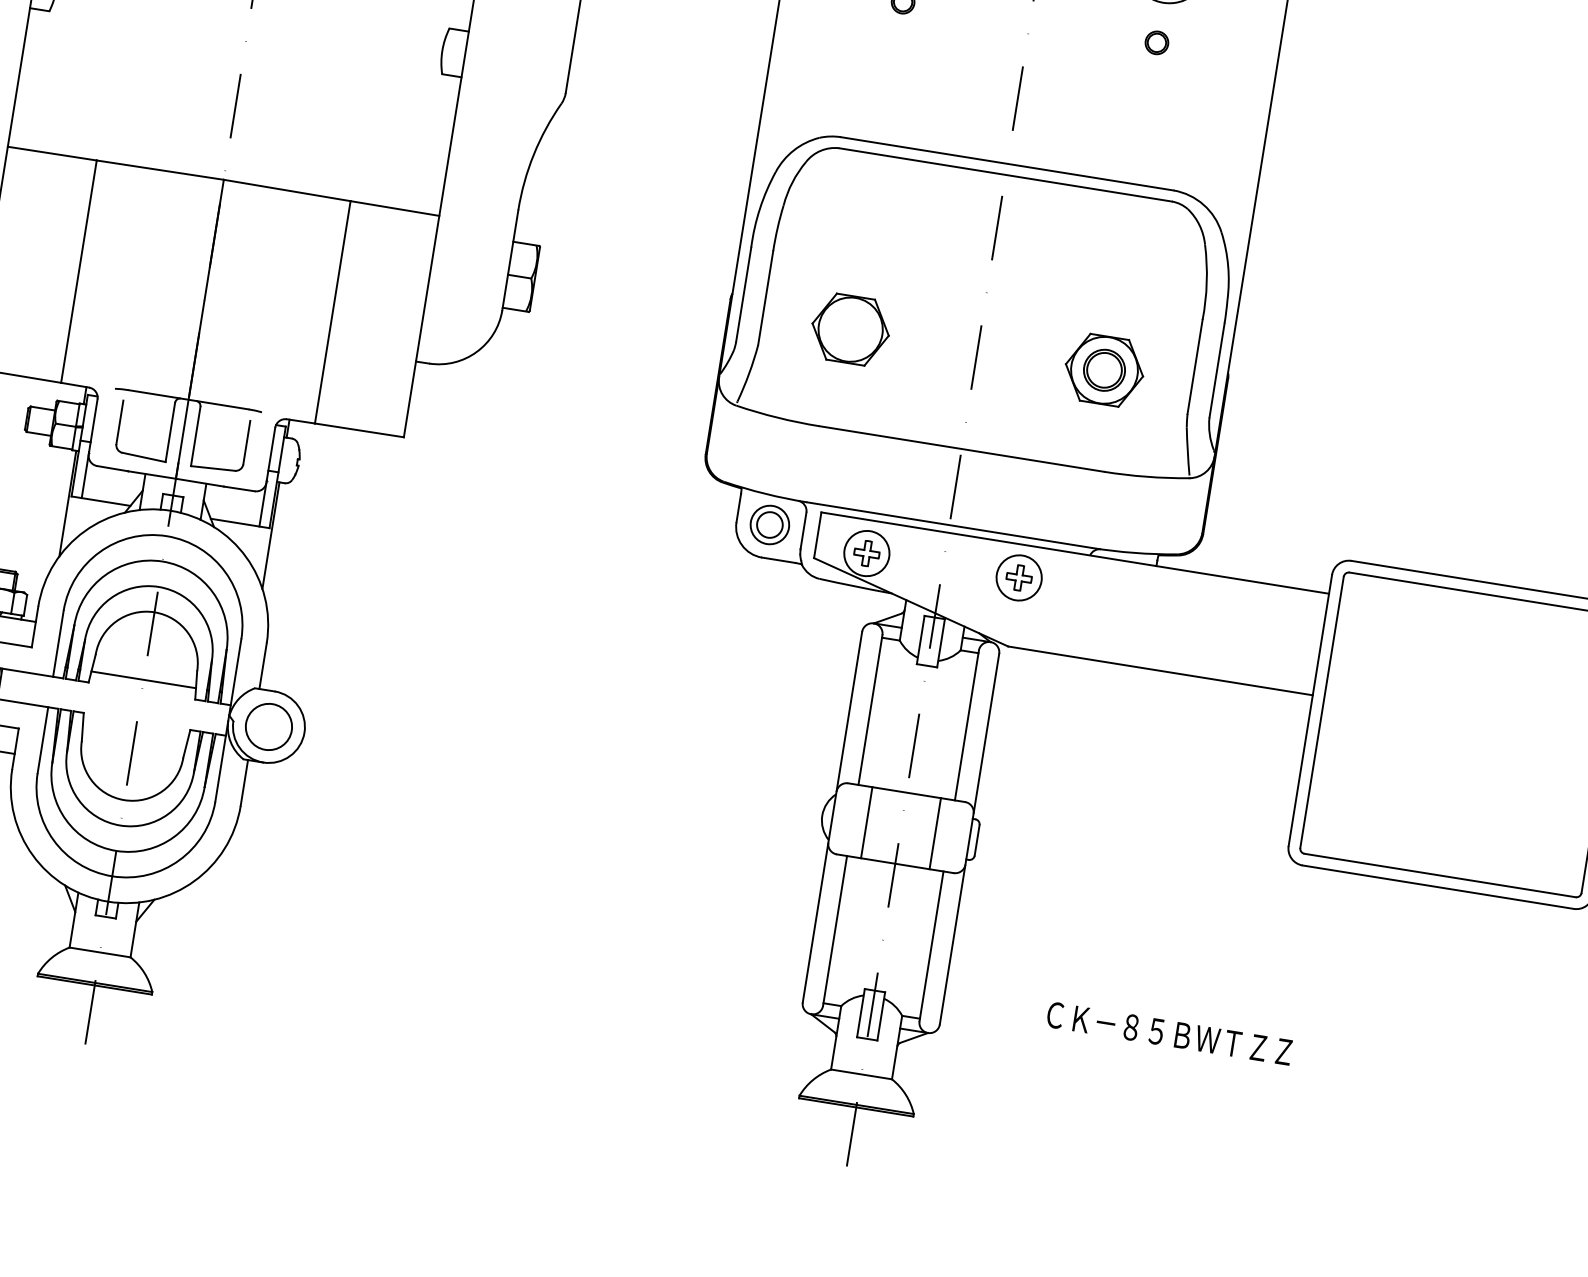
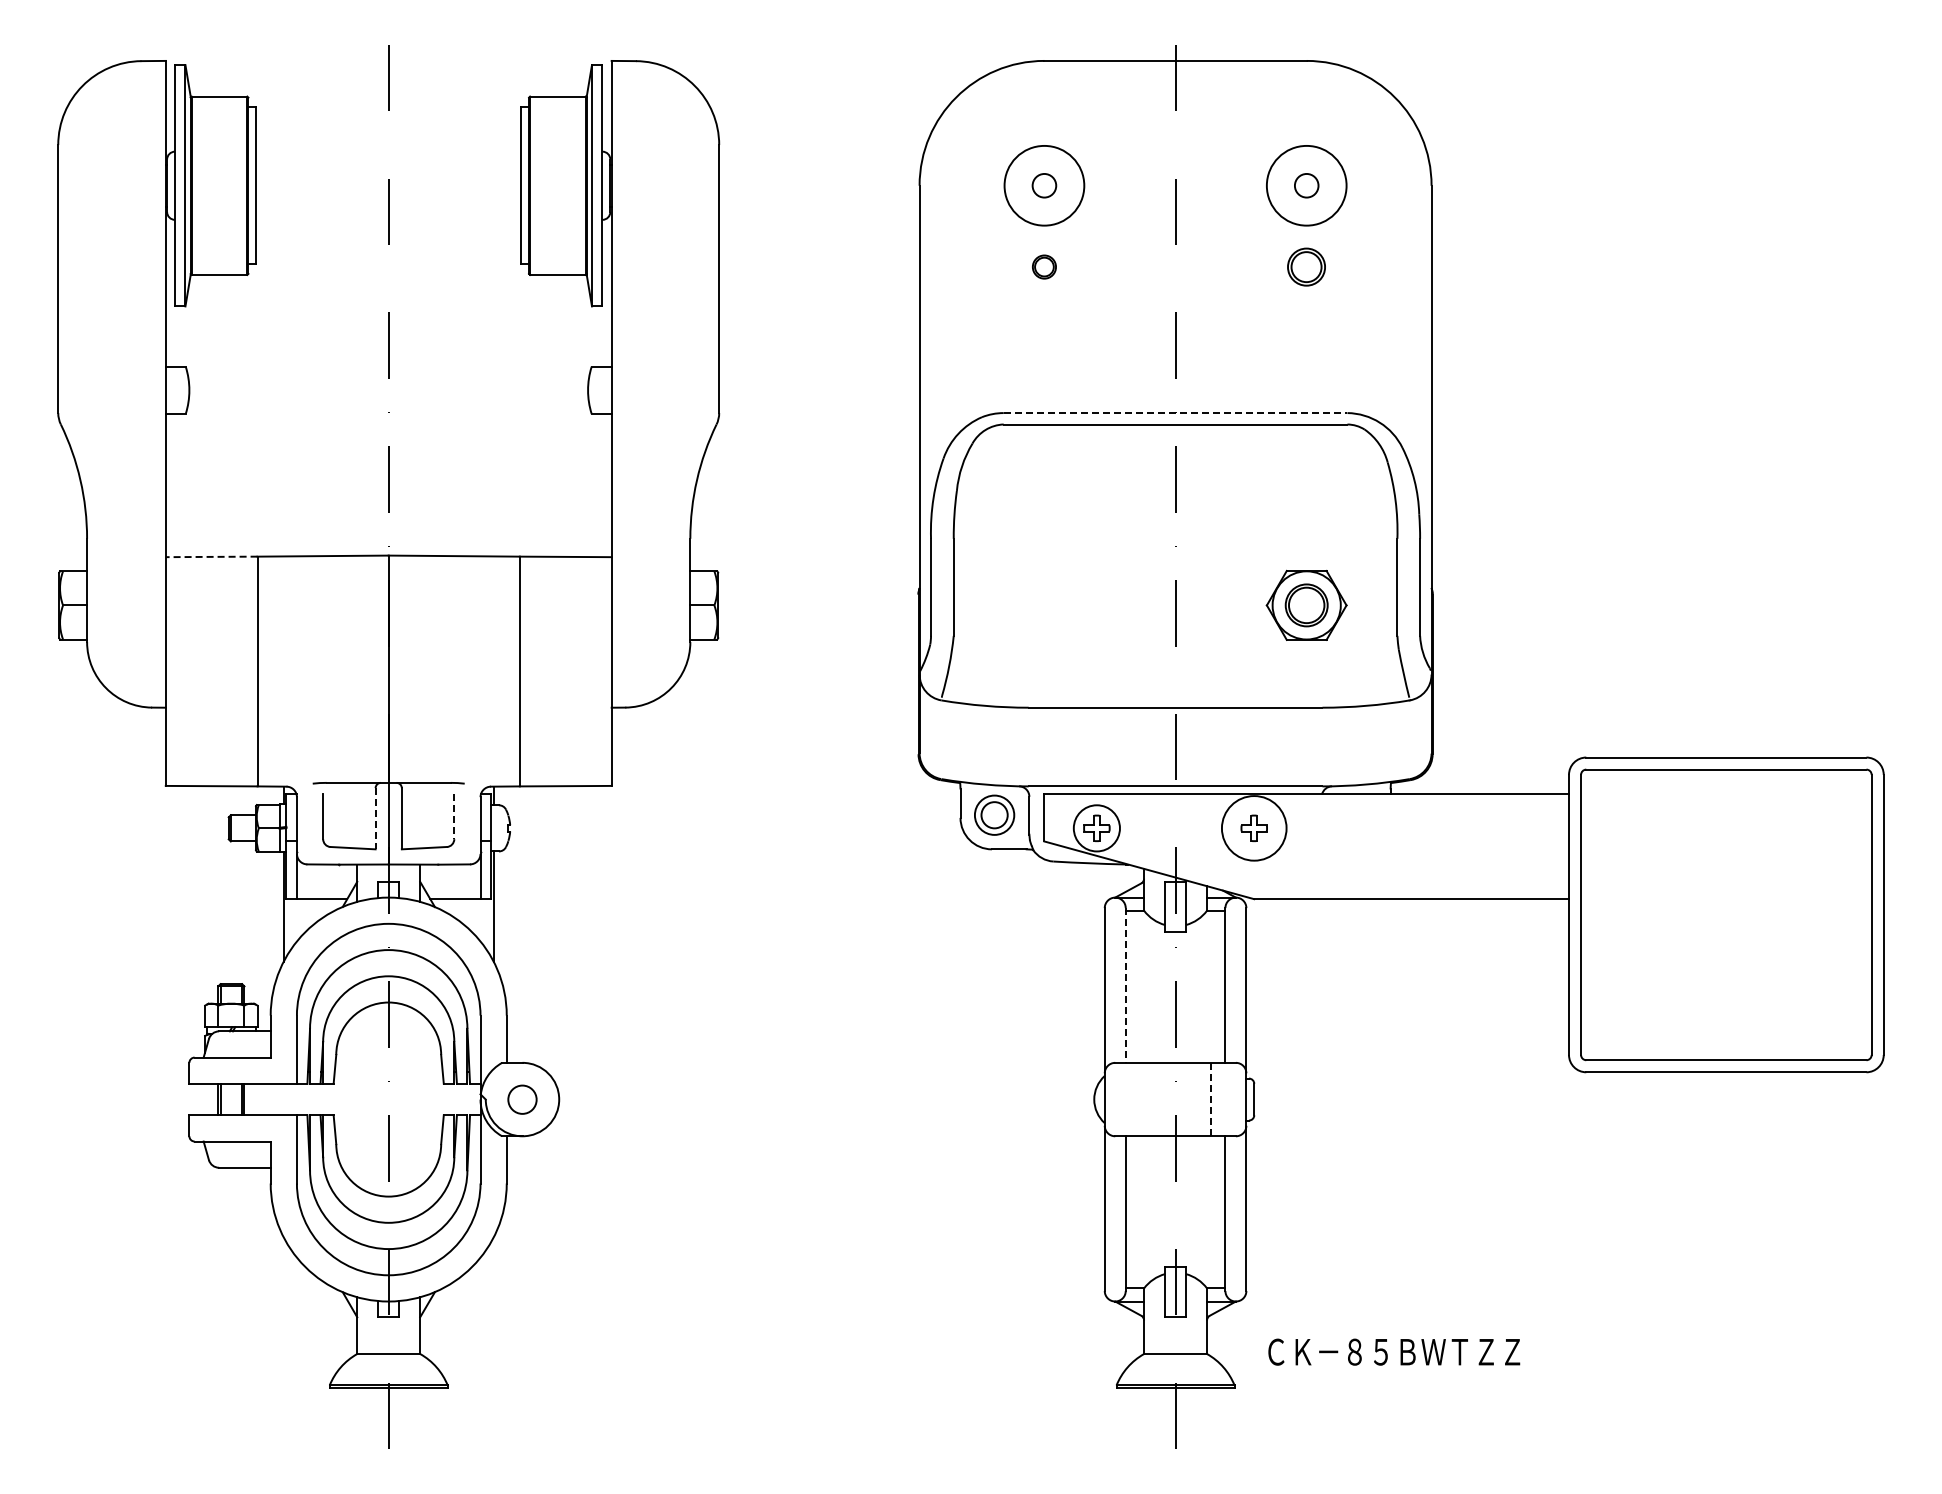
part: (1156, 42) -> (1306, 266), size x1.6
line: (52, 153) -> (211, 556), solid -> dashed
line: (1007, 164) -> (1175, 413), solid -> dashed
part: (849, 329) -> (1043, 605), removed
line: (170, 432) -> (375, 818), solid -> dashed
line: (246, 443) -> (454, 817), solid -> dashed
circle: (1019, 578) -> (1254, 828), size x1.4
line: (143, 680) -> (388, 1072), removed
line: (870, 710) -> (1125, 985), solid -> dashed
circle: (268, 726) -> (522, 1099), size x0.6
line: (867, 822) -> (1140, 1099), removed
line: (934, 833) -> (1210, 1099), solid -> dashed
text: (1169, 1033) -> (1394, 1351), moved

